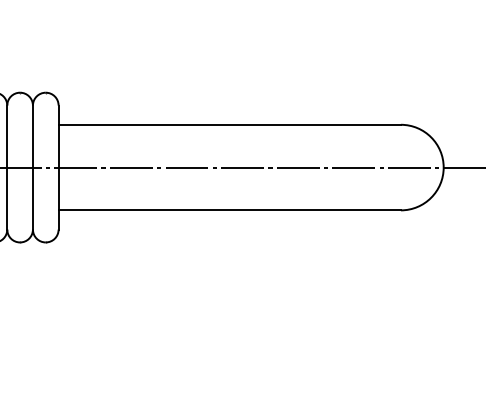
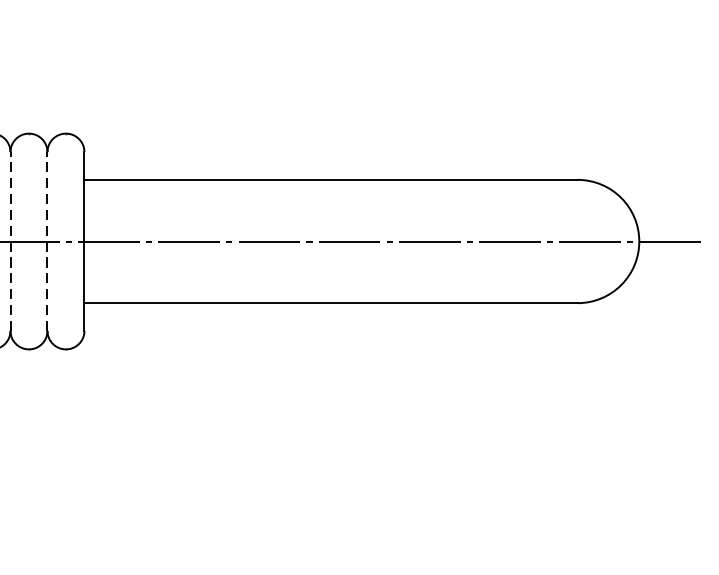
line: (7, 167) -> (10, 241), solid -> dashed
line: (32, 167) -> (46, 241), solid -> dashed

